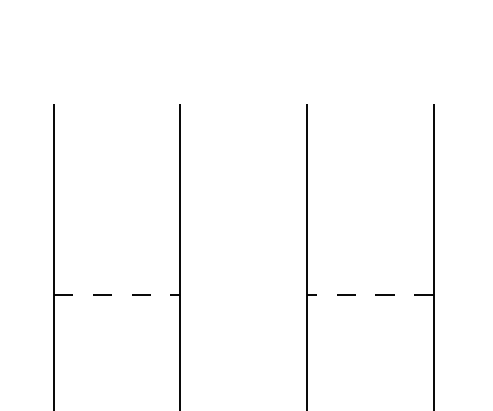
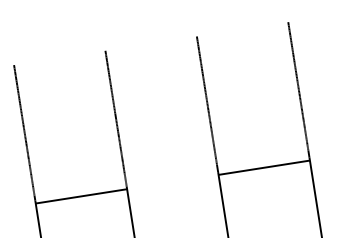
line: (117, 295) -> (81, 196), dashed -> solid
line: (369, 295) -> (263, 167), dashed -> solid

